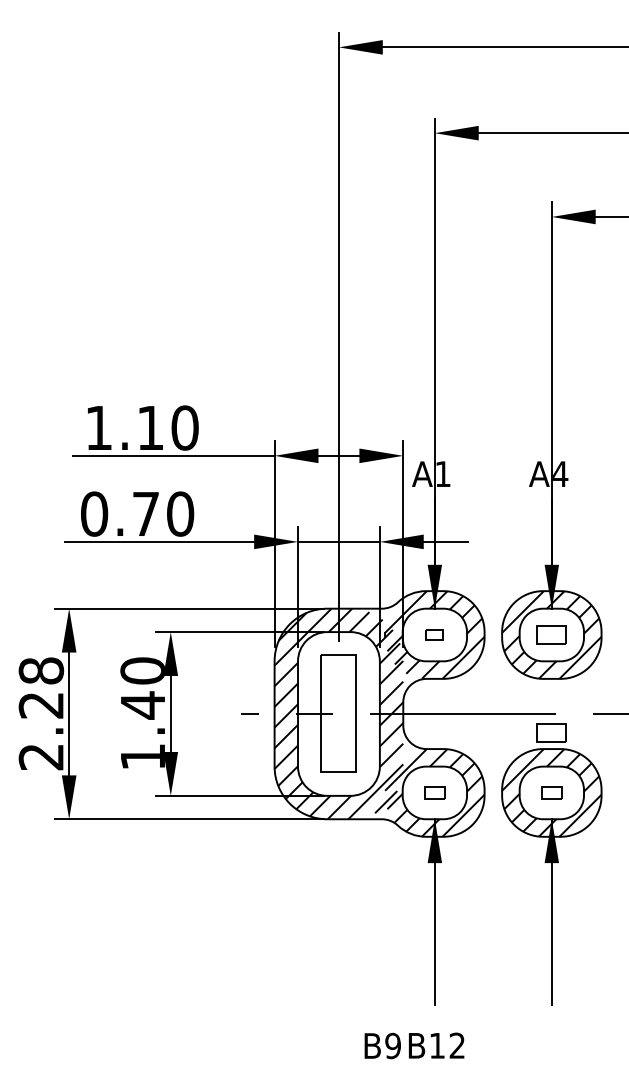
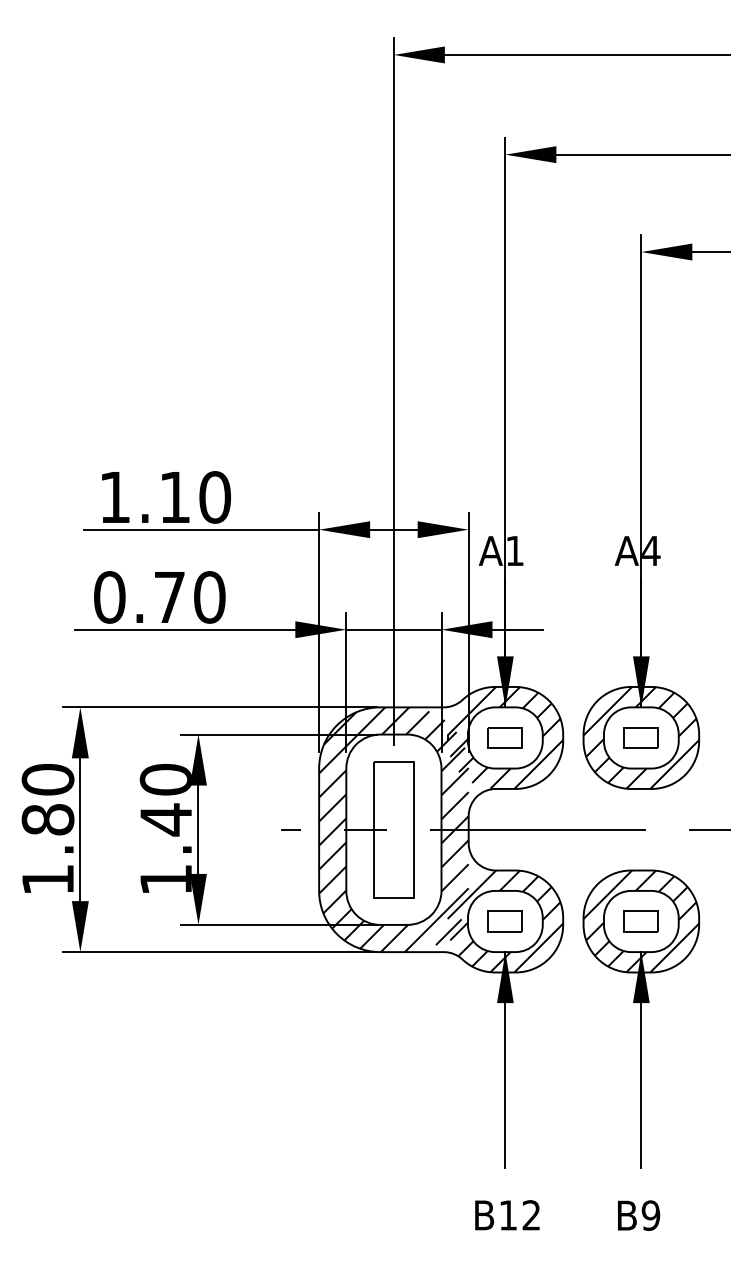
part: (434, 634) -> (504, 737), size x1.67
text: (41, 713) -> (48, 829), 2.28 -> 1.80
part: (551, 732) -> (640, 851), removed
part: (434, 792) -> (504, 921), size x1.43
part: (551, 792) -> (640, 921), size x1.43
text: (382, 1045) -> (638, 1215), moved

